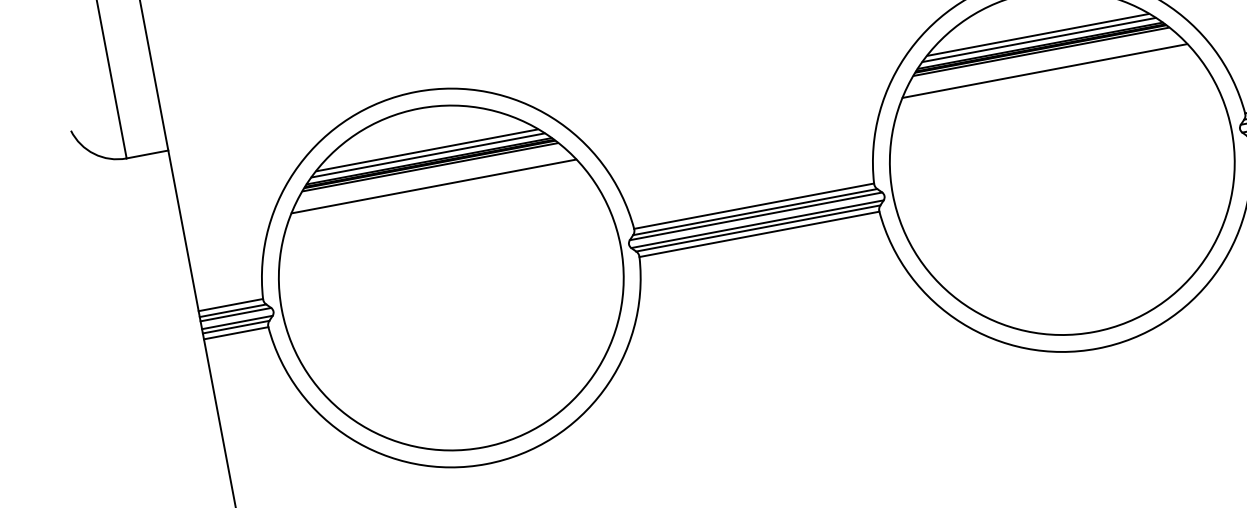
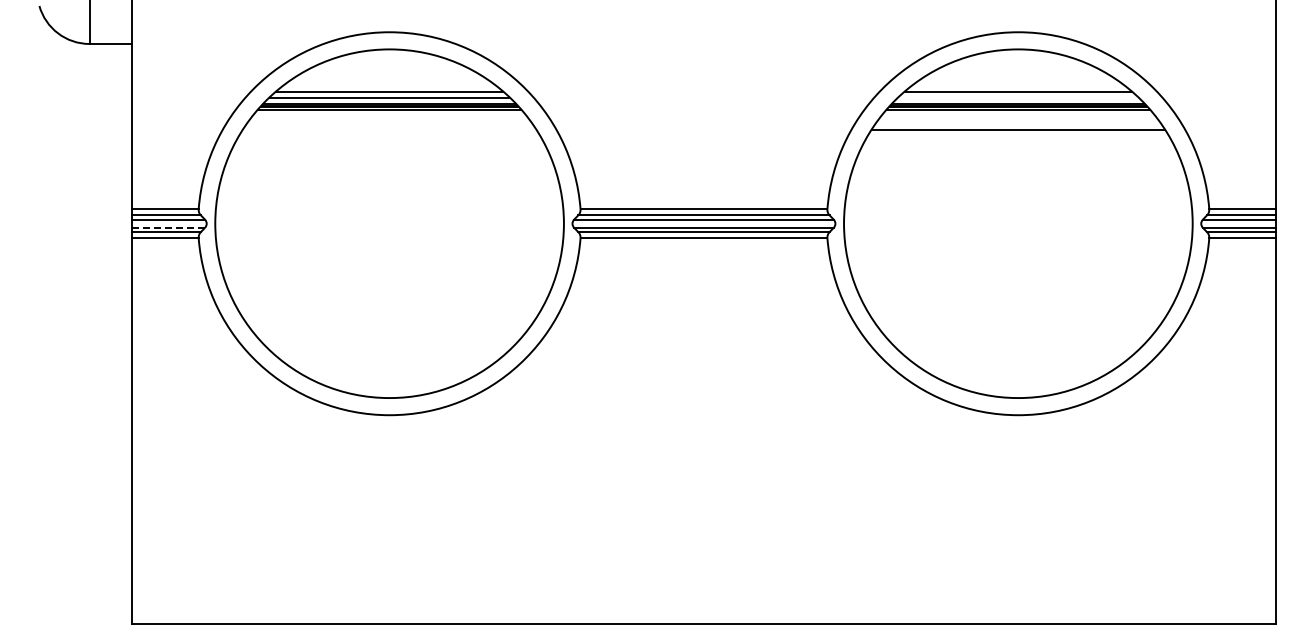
line: (1039, 39) -> (1018, 97), removed
line: (433, 186) -> (389, 129), removed
line: (237, 322) -> (168, 227), solid -> dashed

